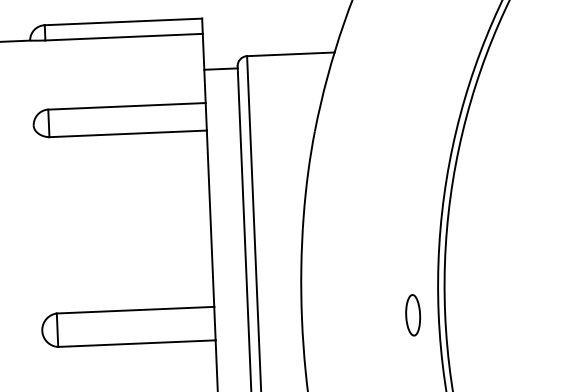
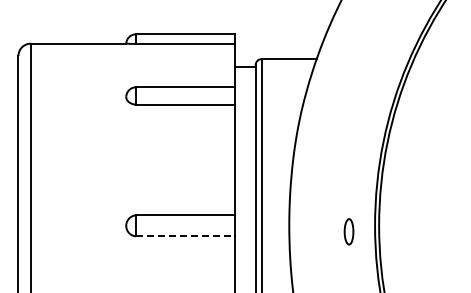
part: (412, 314) -> (348, 231), moved
line: (137, 343) -> (185, 236), solid -> dashed

